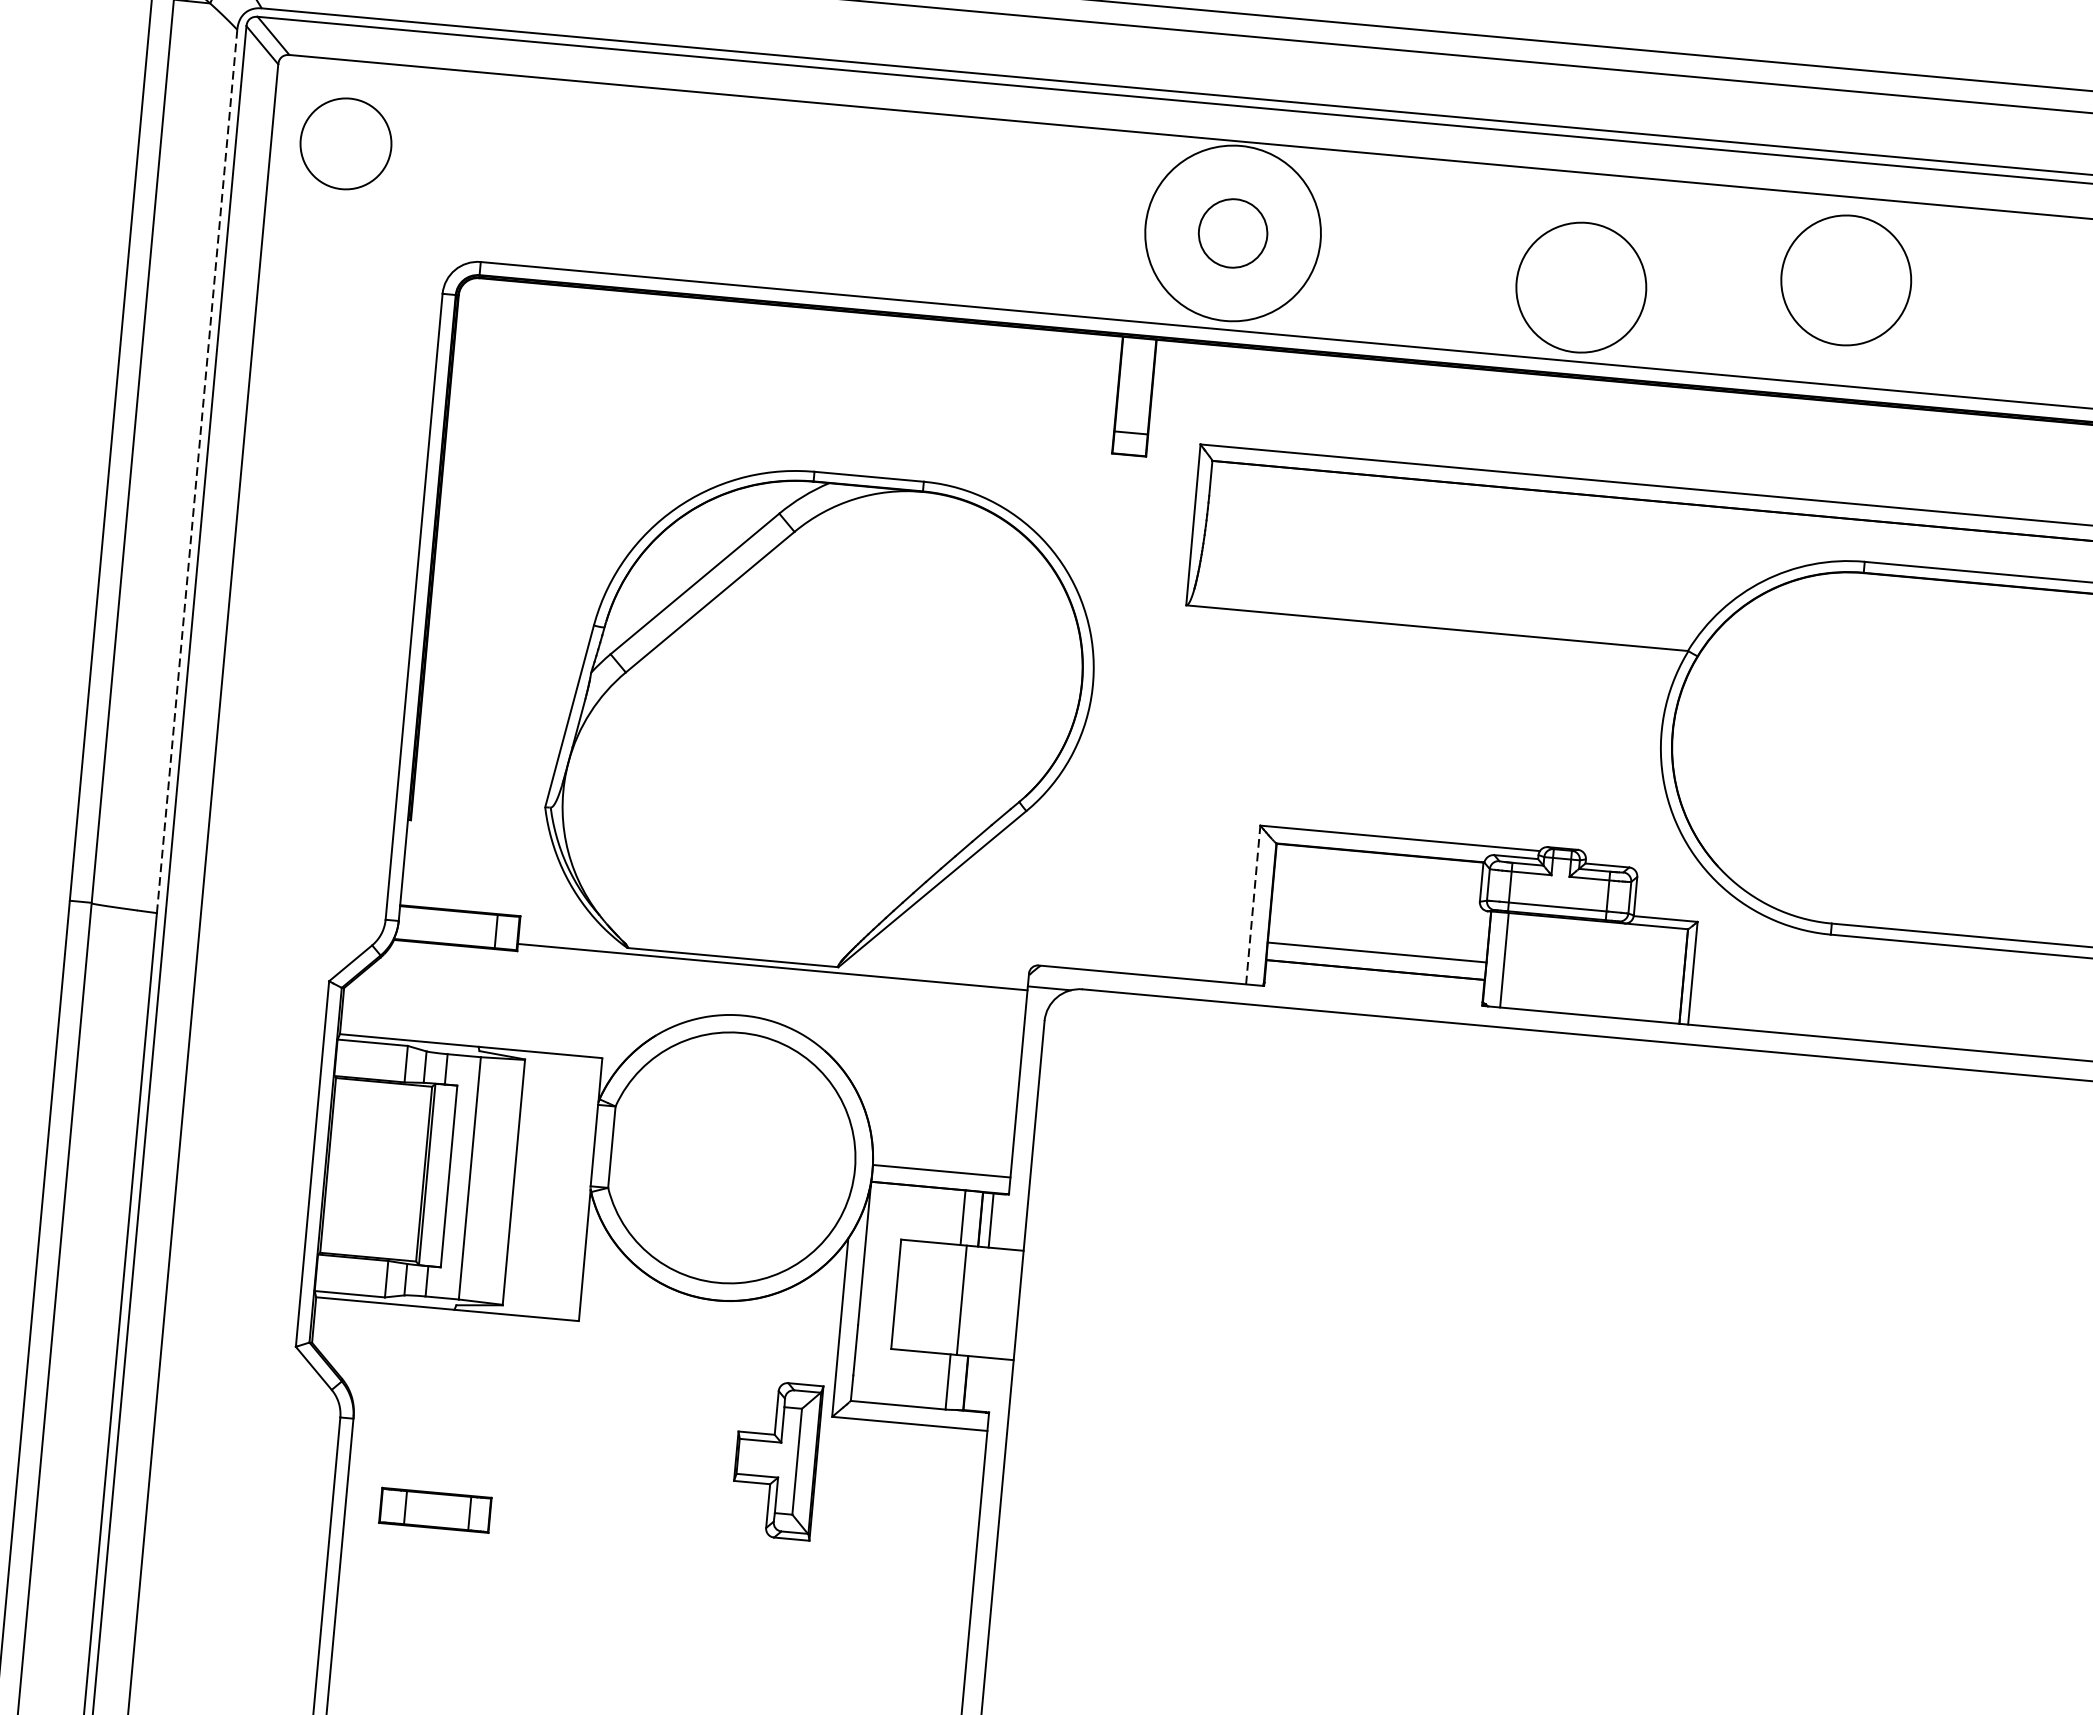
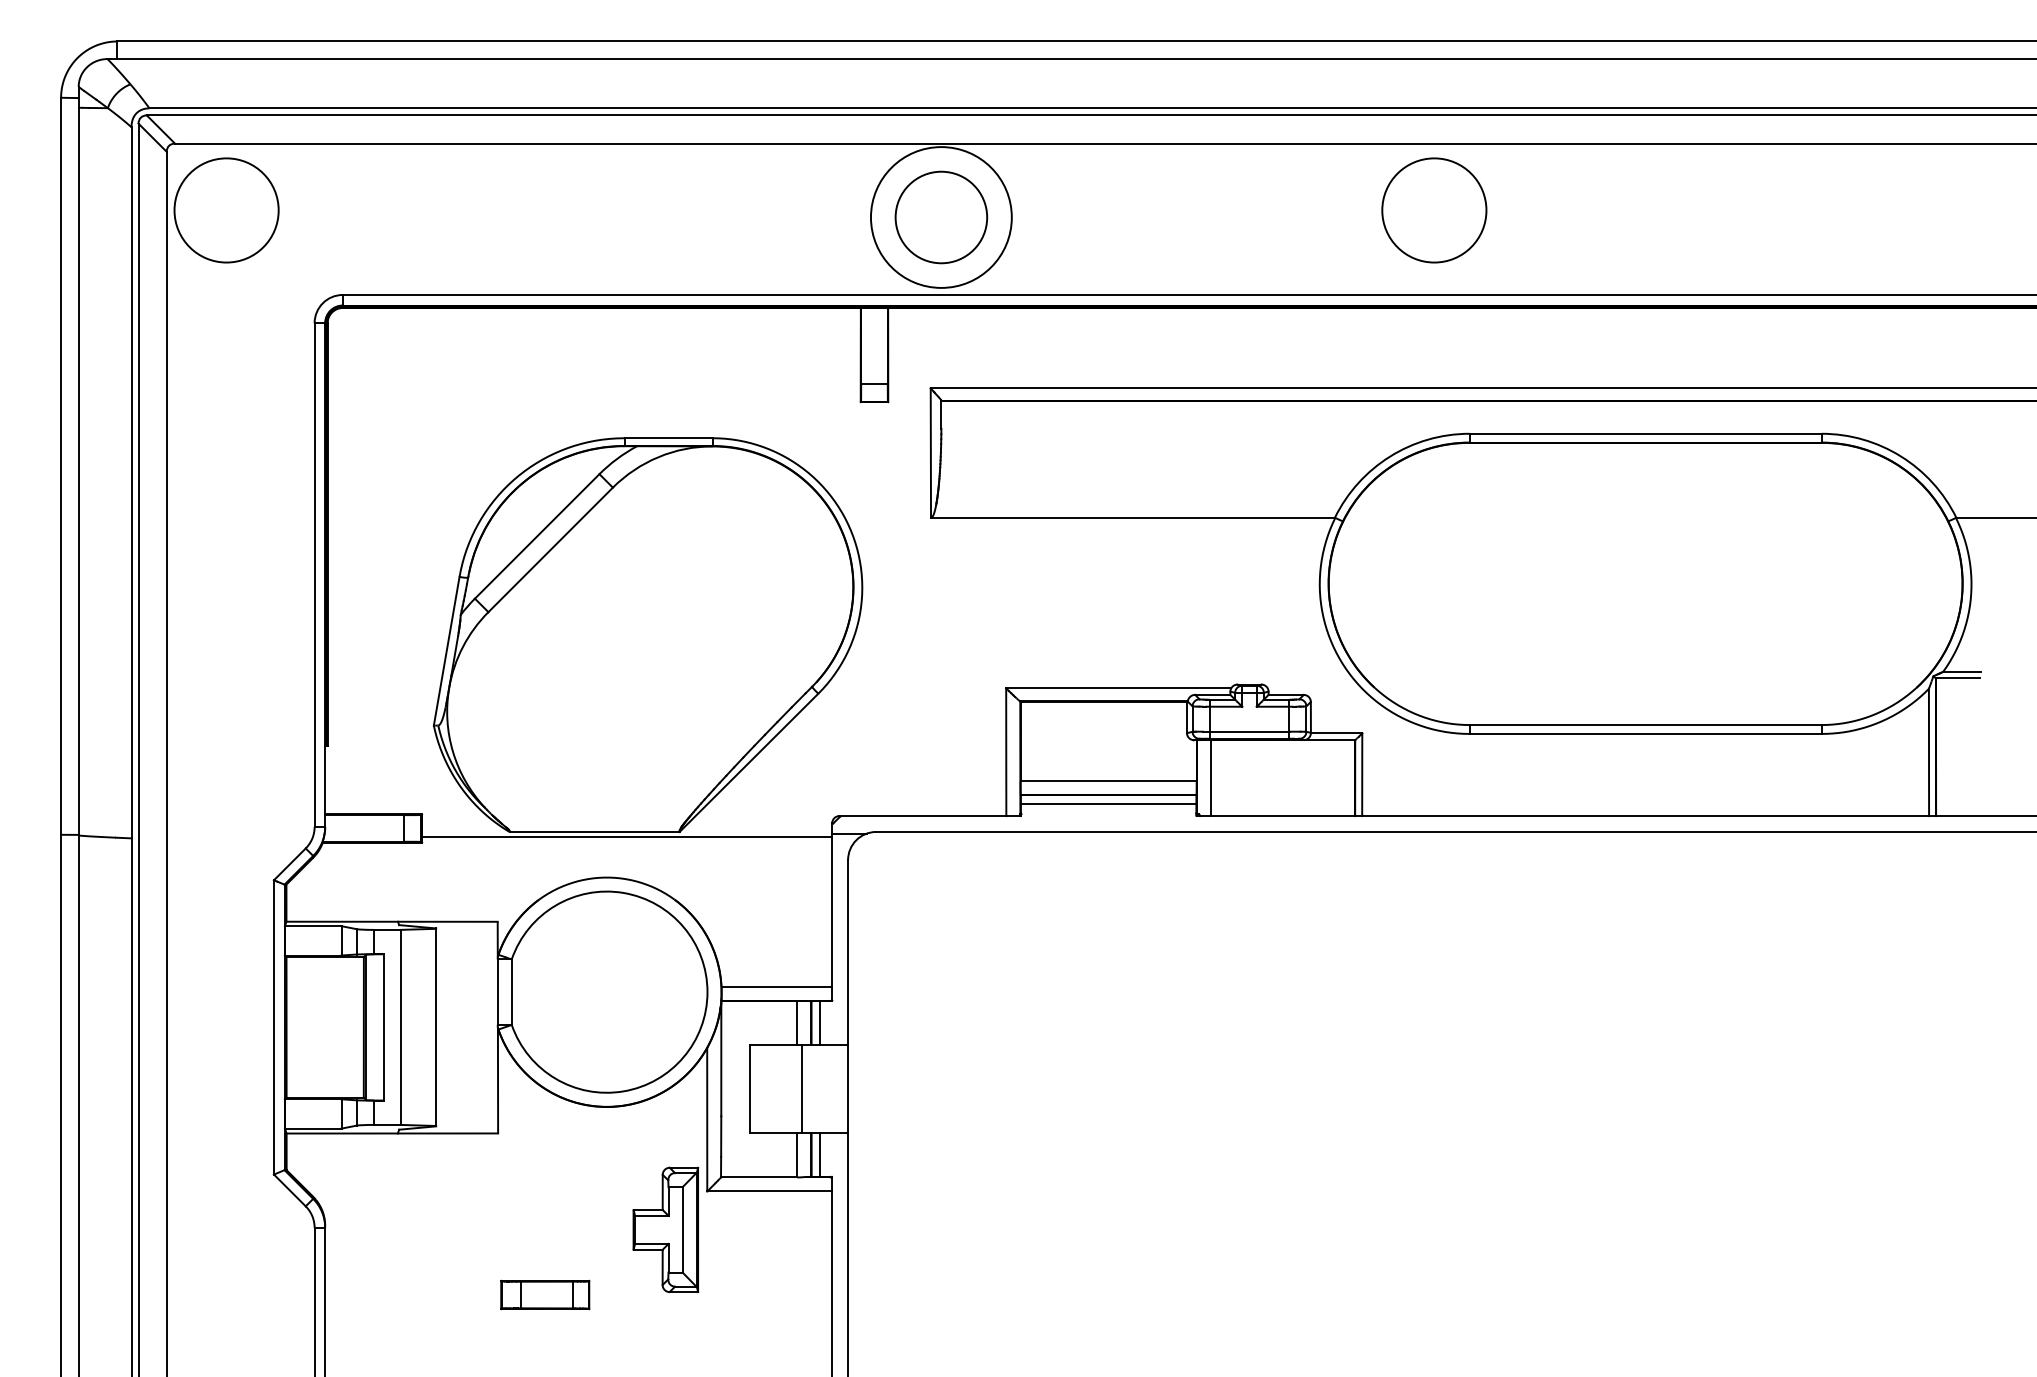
circle: (345, 143) -> (226, 210), size x1.43
circle: (1233, 233) -> (941, 217), size x1.67
circle: (1581, 287) -> (1223, 235), removed
line: (197, 471) -> (131, 482), dashed -> solid
line: (1253, 905) -> (1006, 752), dashed -> solid
line: (1374, 980) -> (1108, 803), added
line: (975, 1383) -> (819, 1154), added
part: (435, 1509) -> (545, 1294), moved

